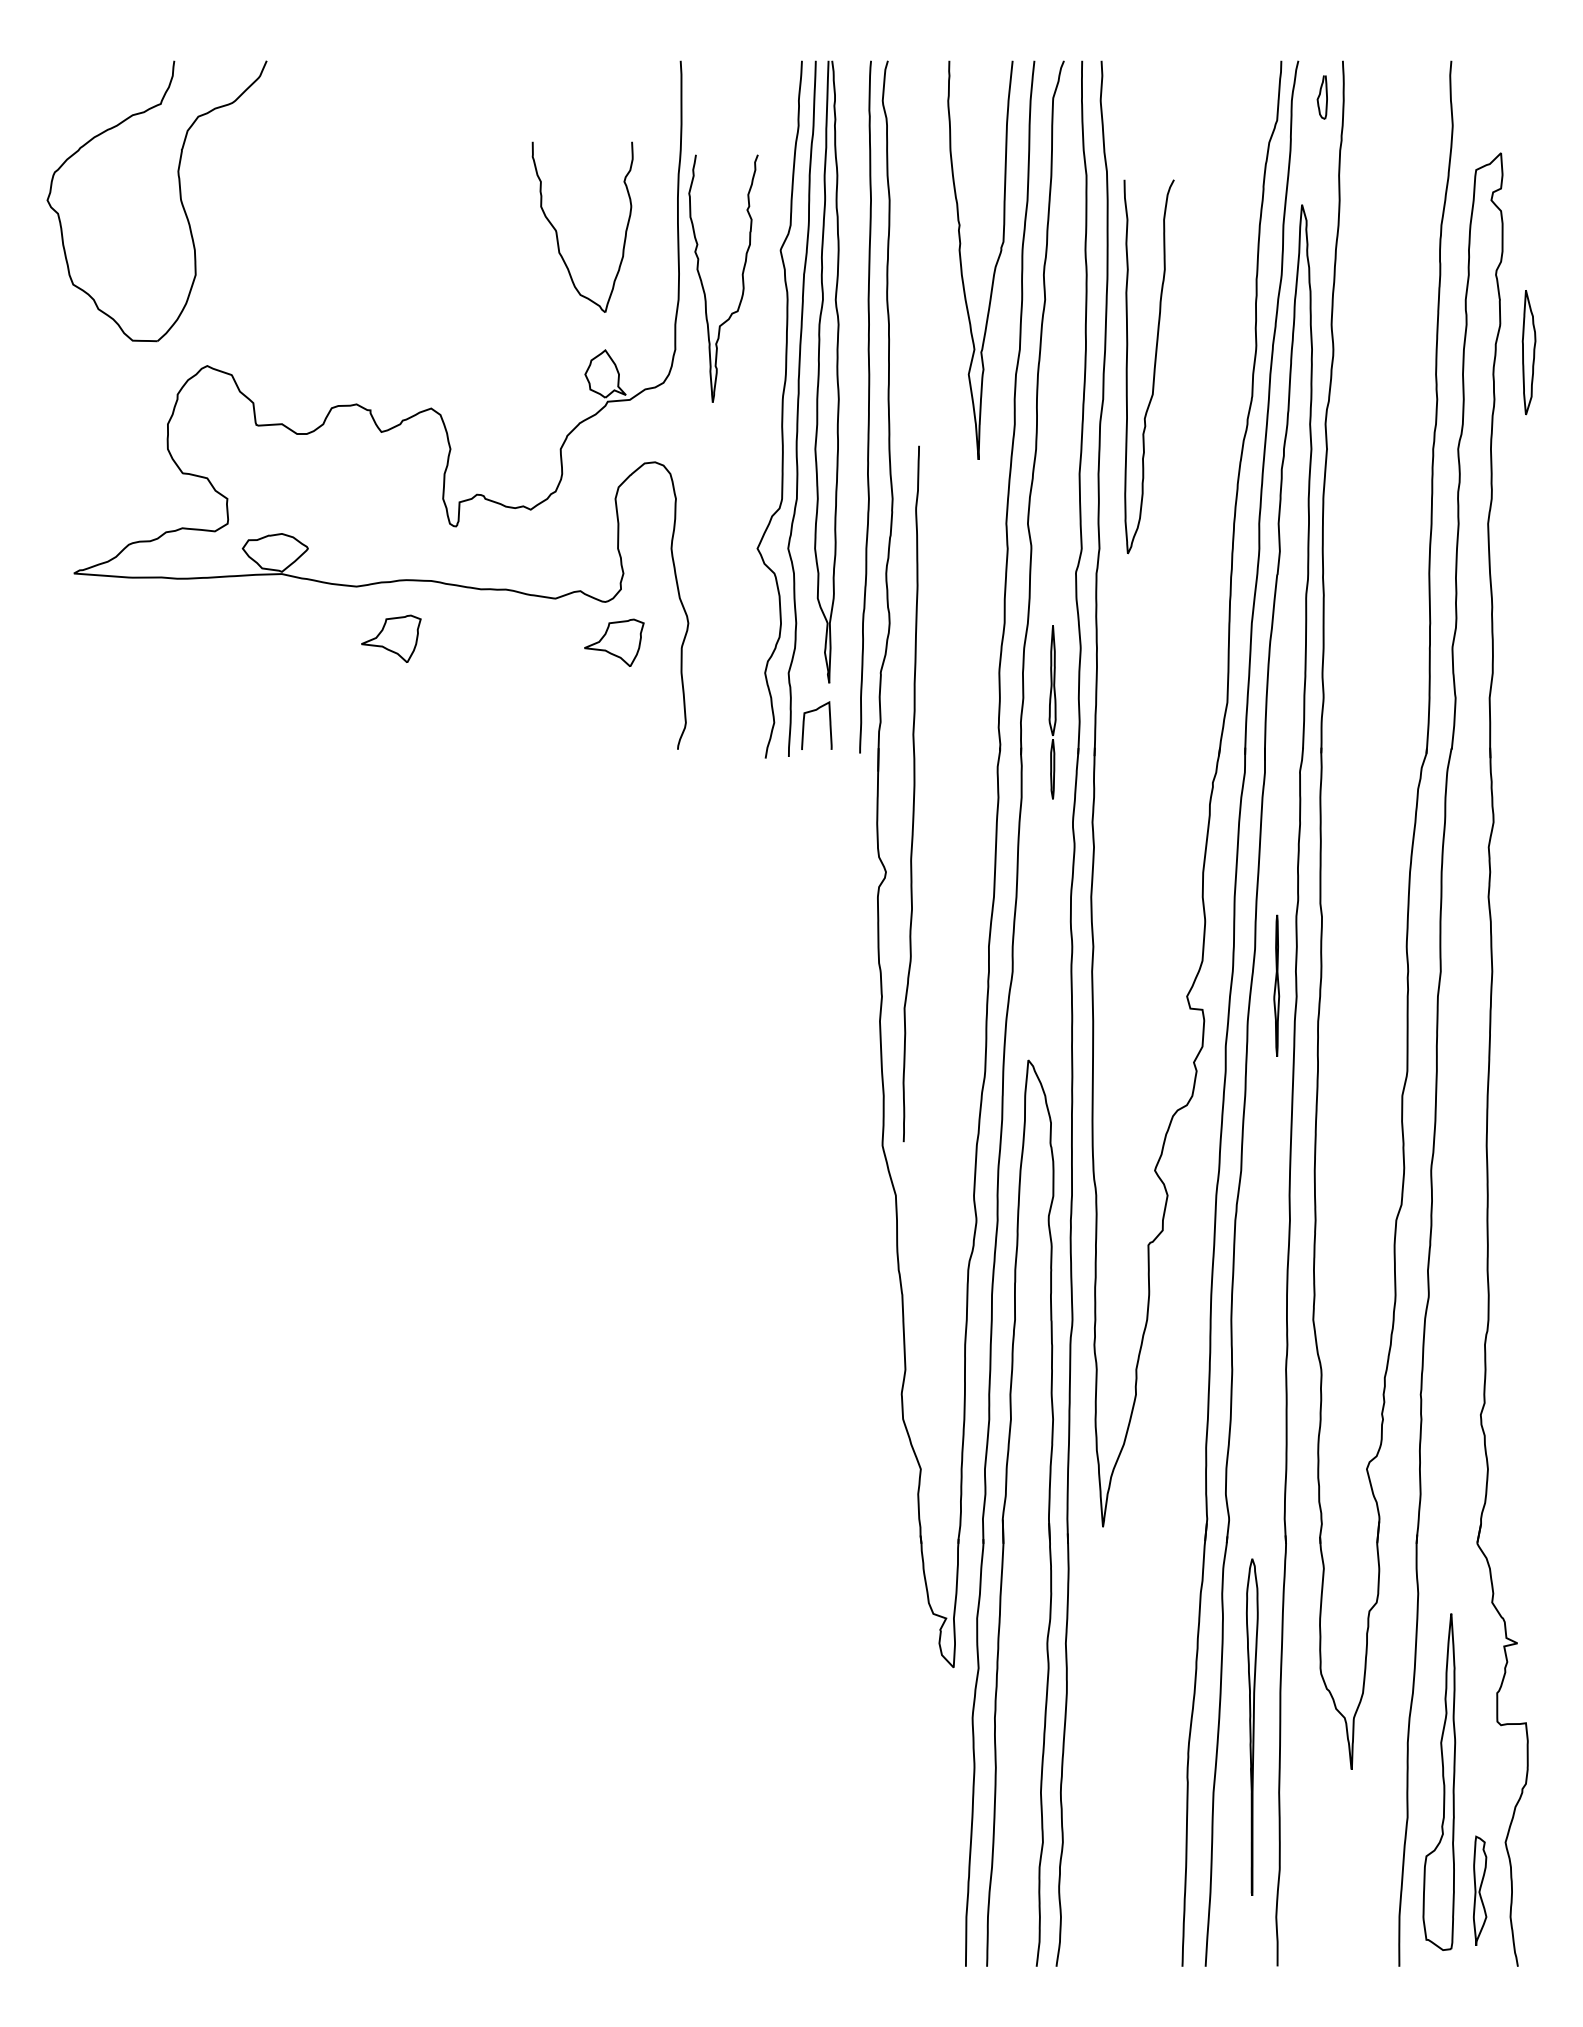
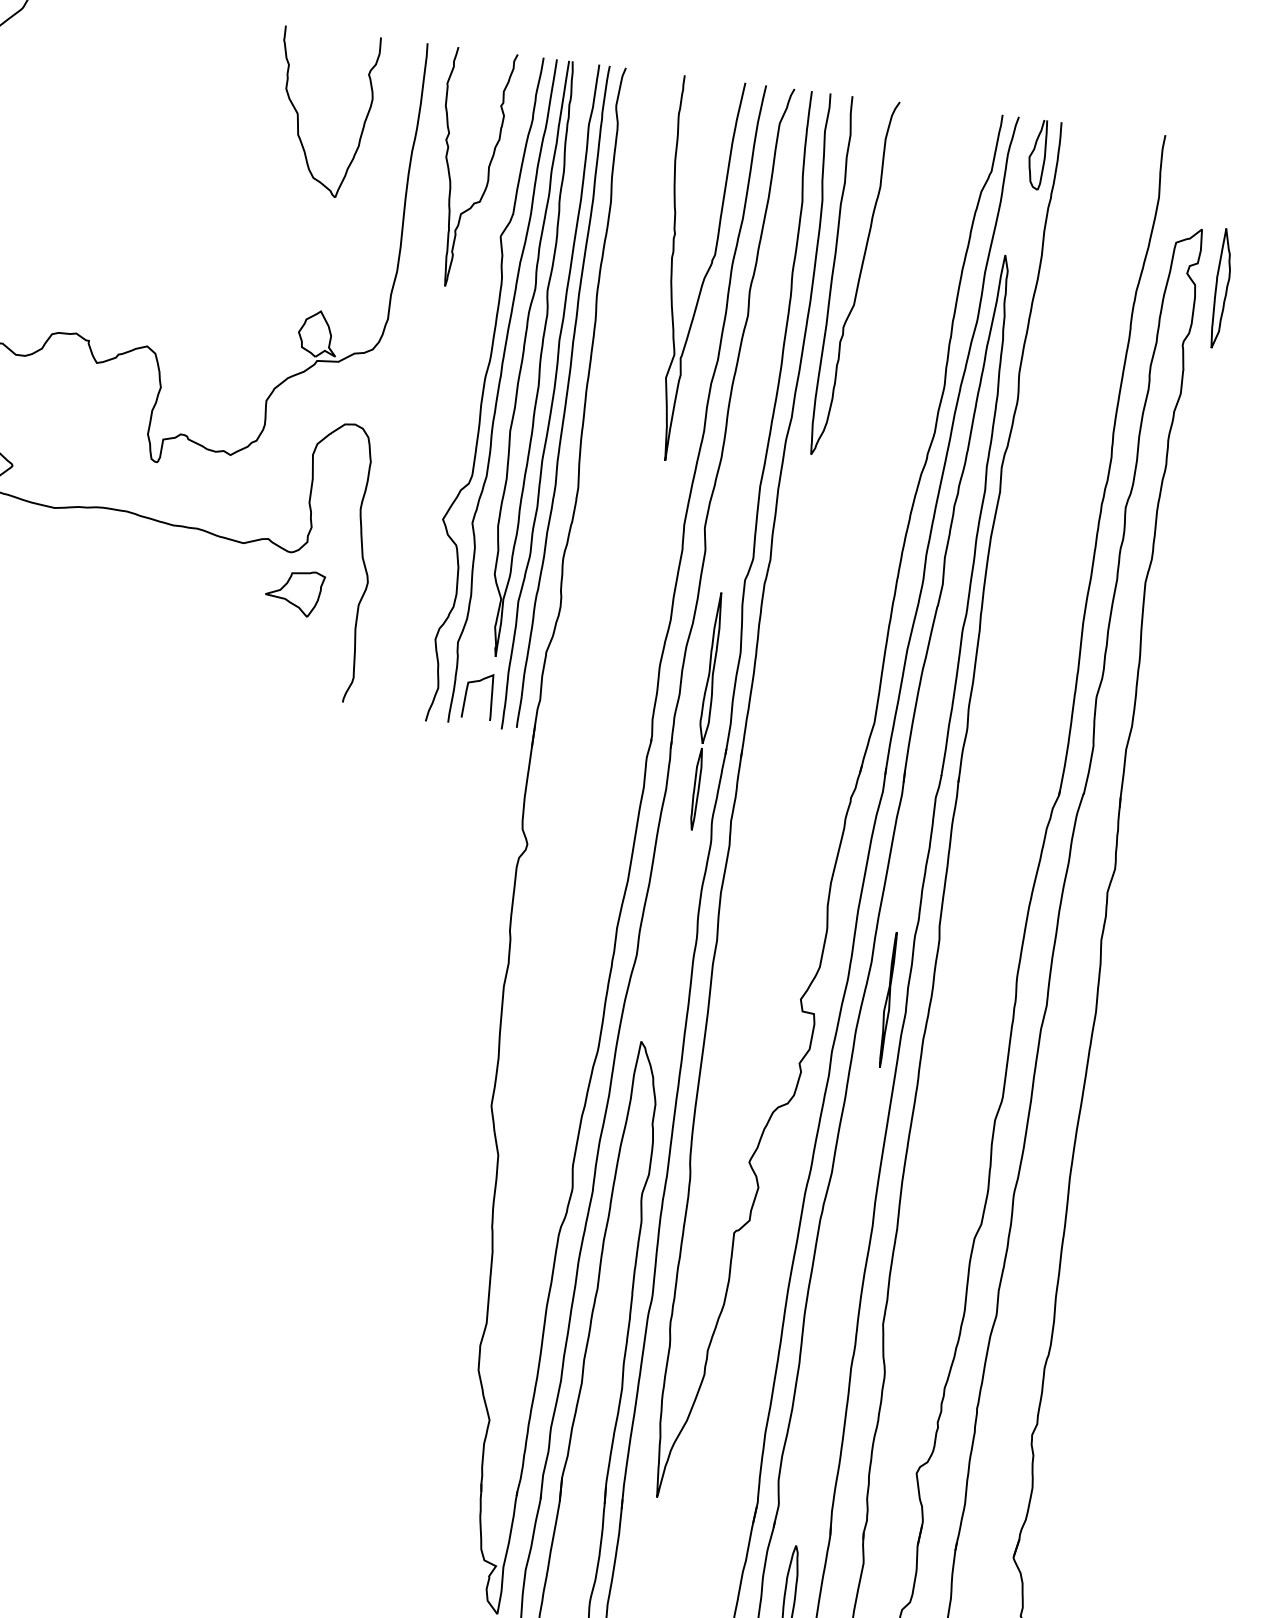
part: (1322, 97) -> (1037, 154), size x1.67
part: (557, 231) -> (298, 114), moved
part: (741, 275) -> (487, 168), moved
part: (1528, 352) -> (1221, 288), moved
curve: (1153, 368) -> (857, 280), moved
part: (391, 638) -> (81, 561), removed
part: (1052, 712) -> (705, 711), size x1.43
curve: (913, 793) -> (552, 396), moved

